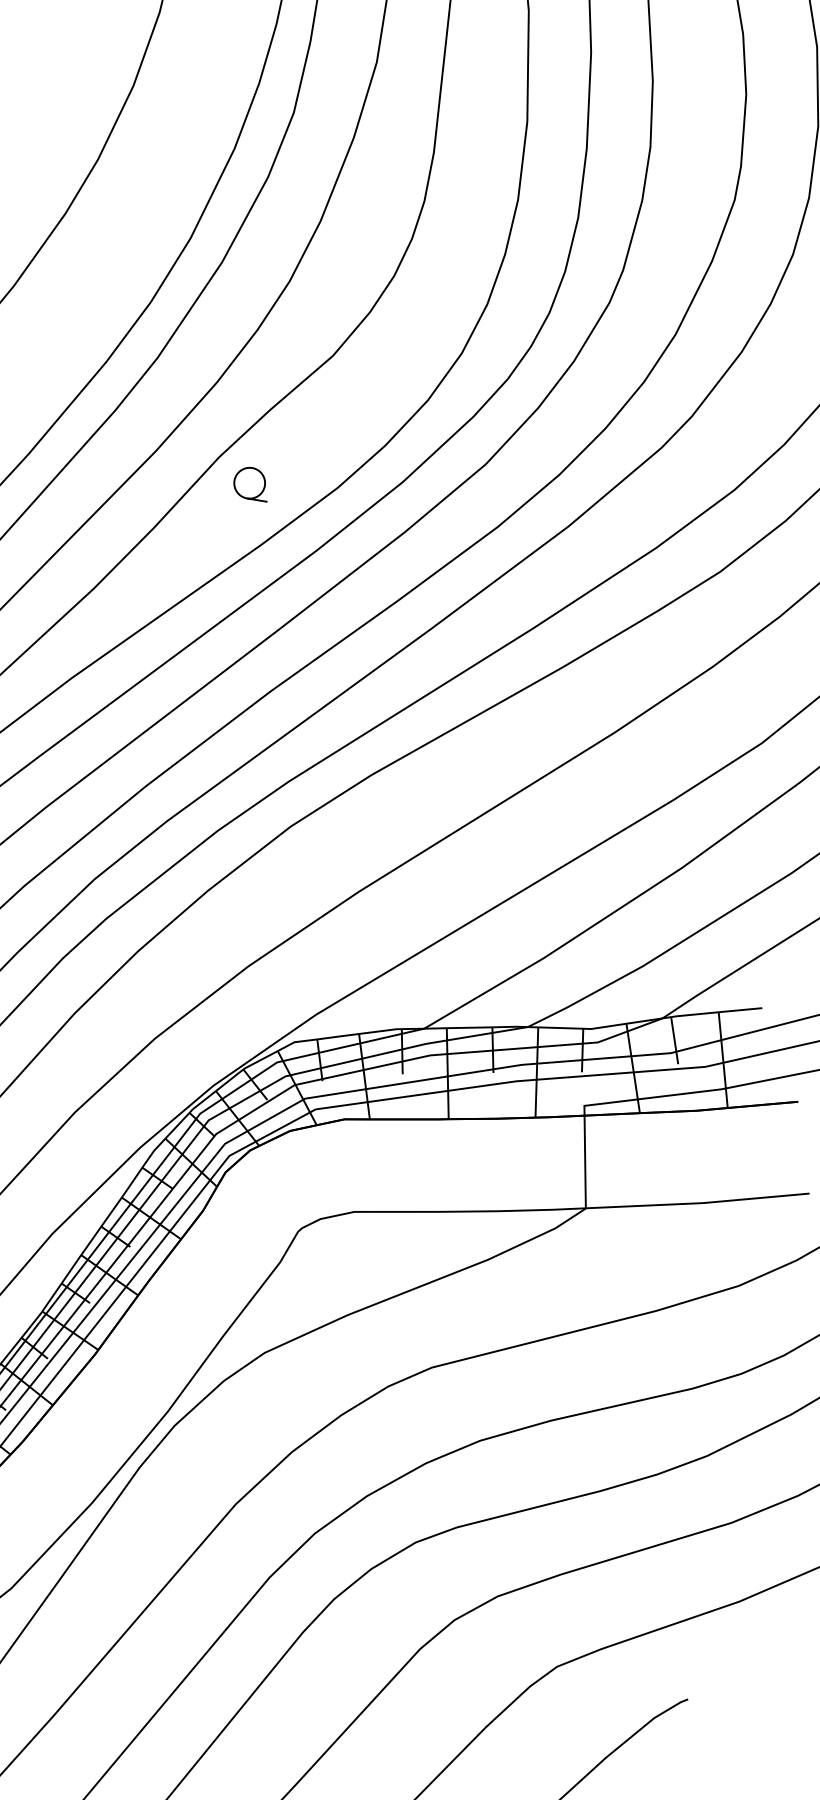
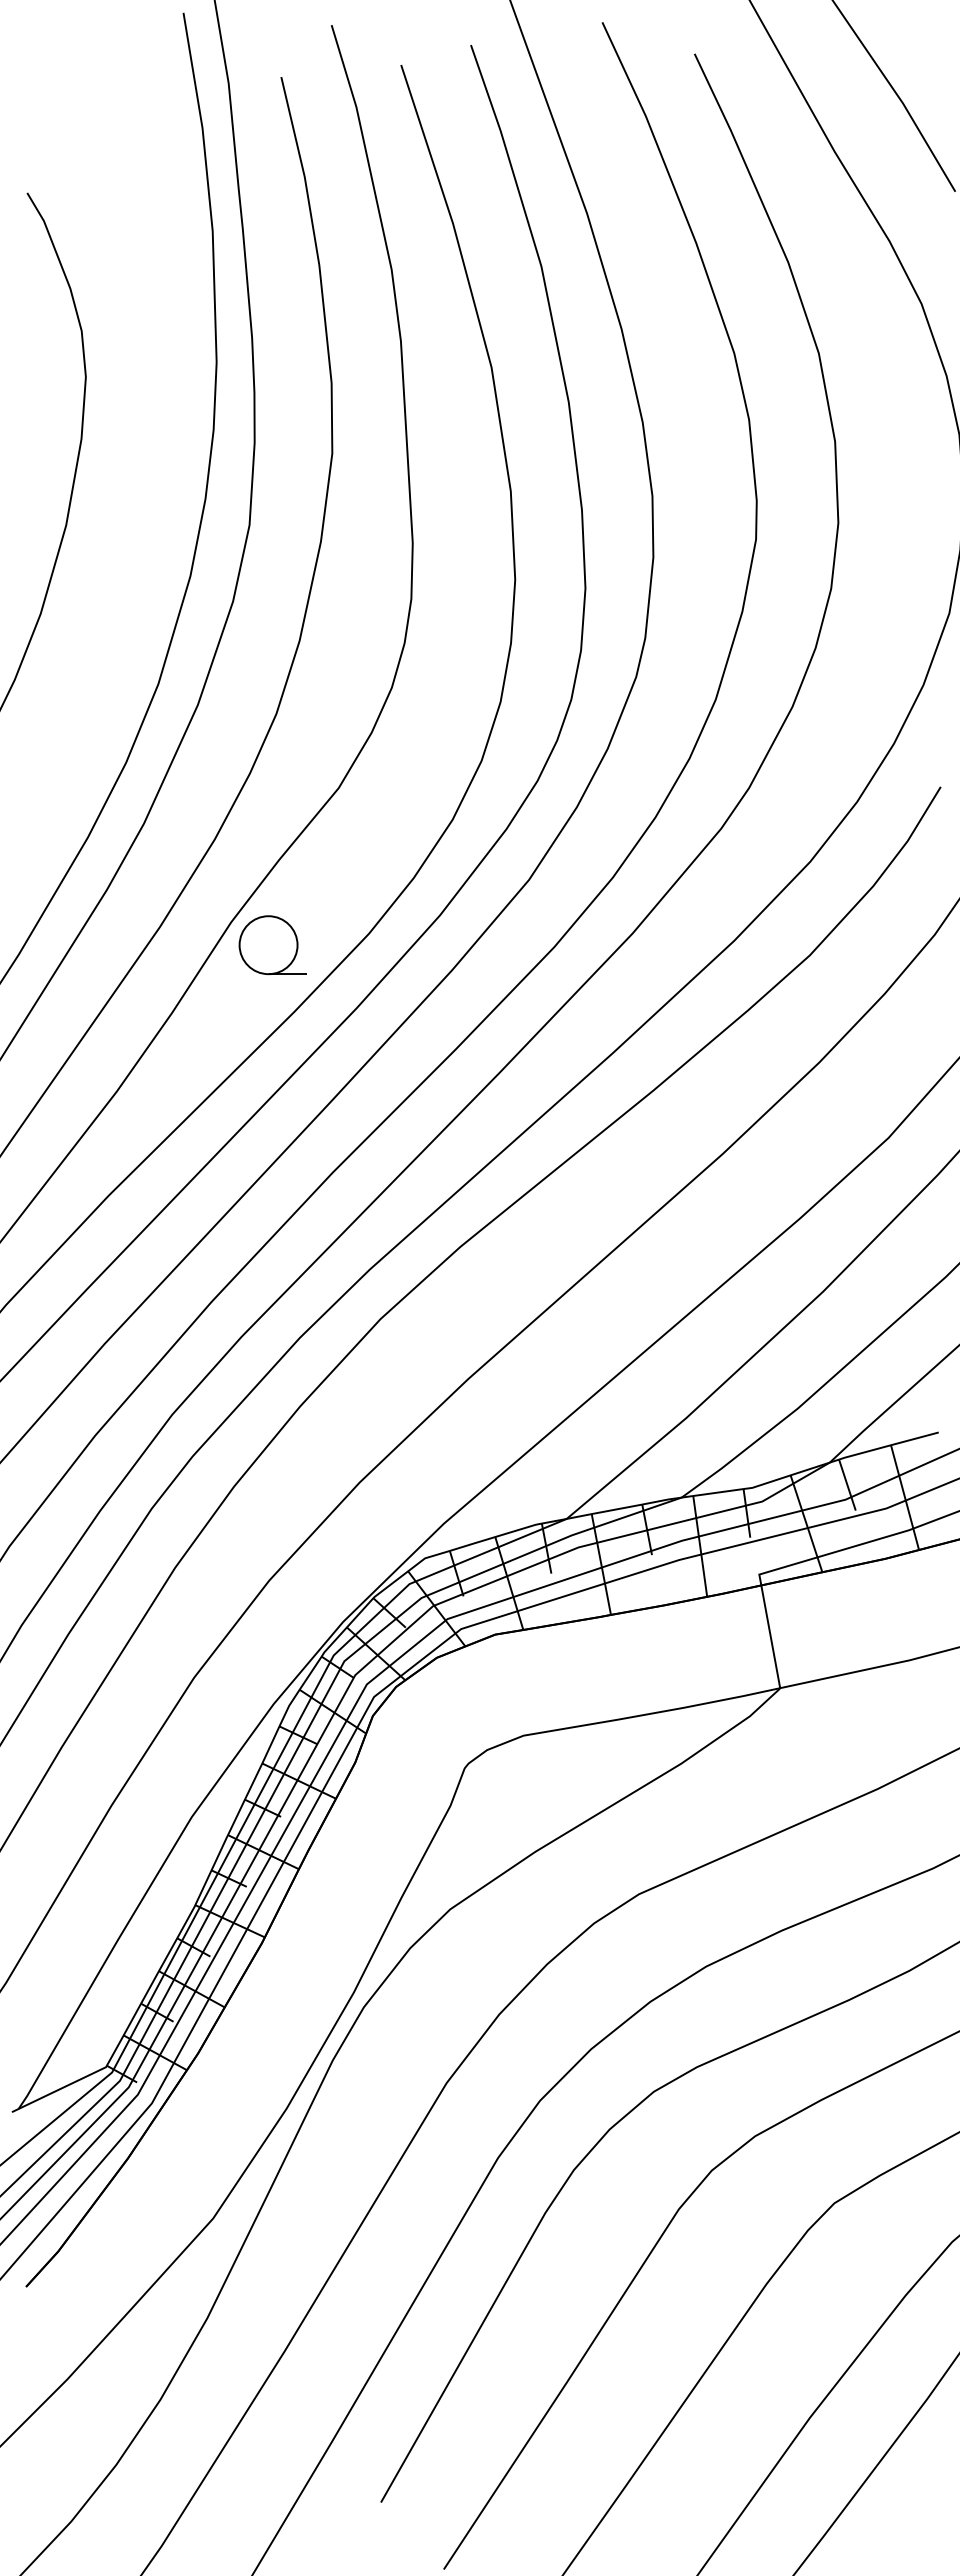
part: (251, 483) -> (272, 945), size x1.67

